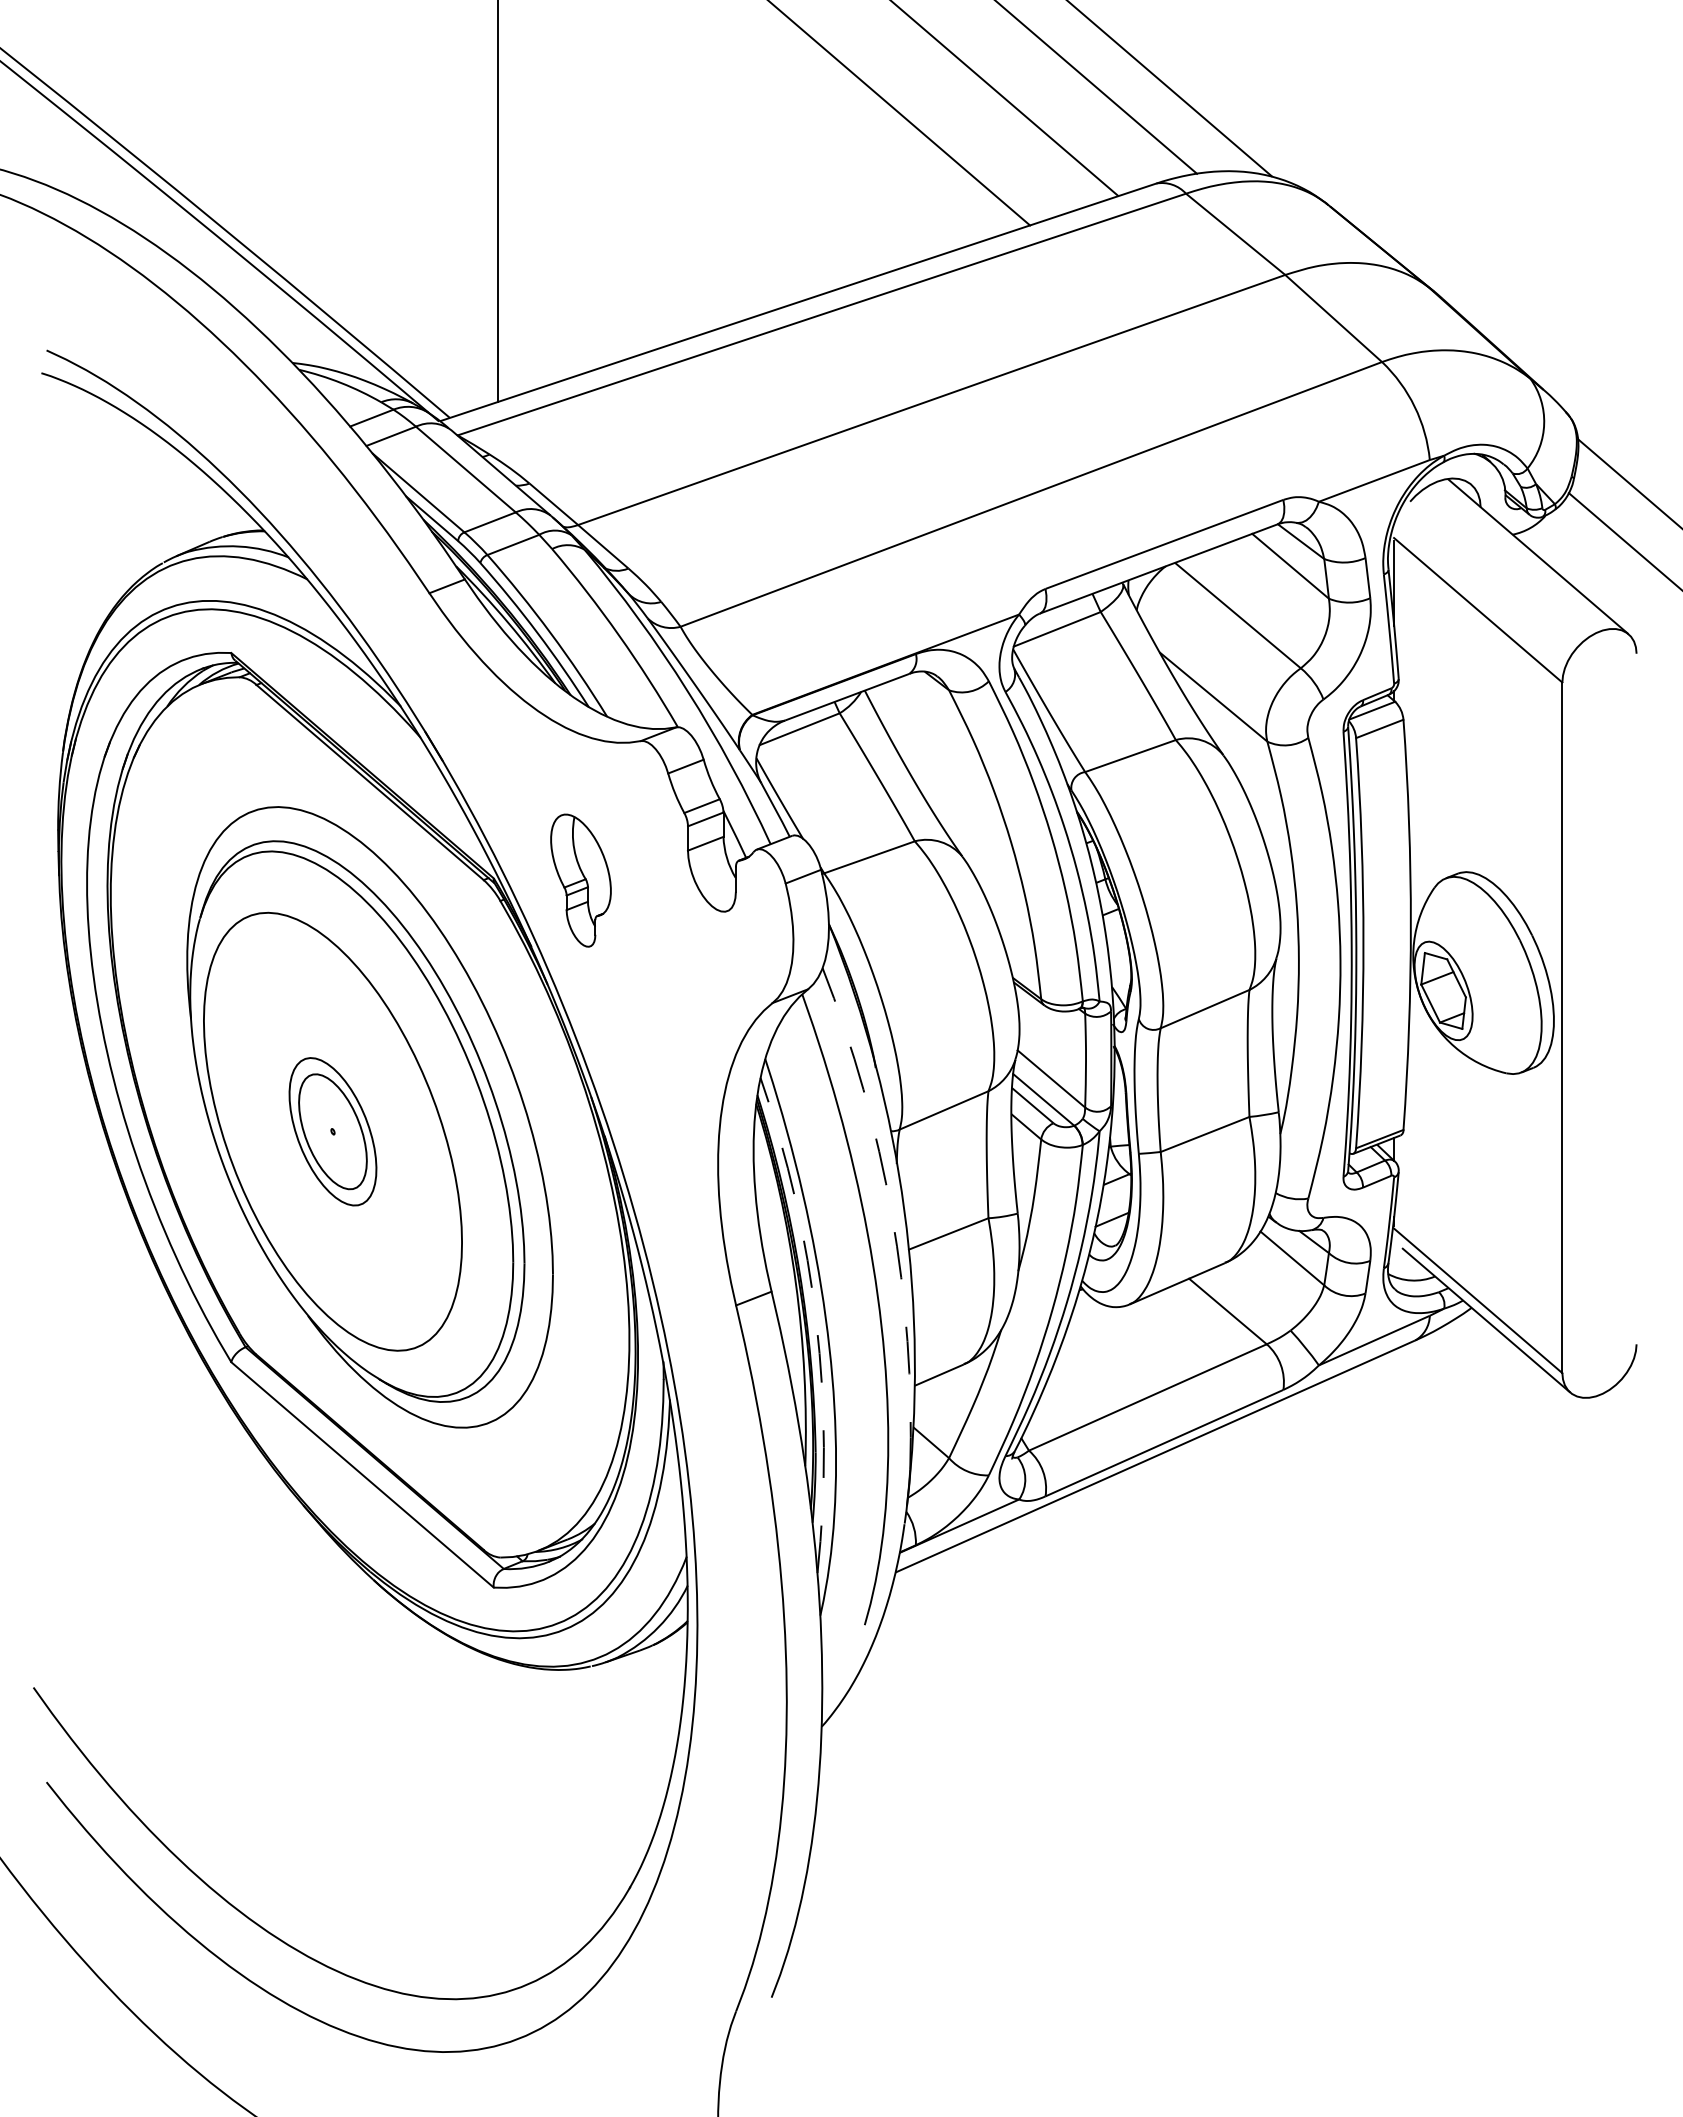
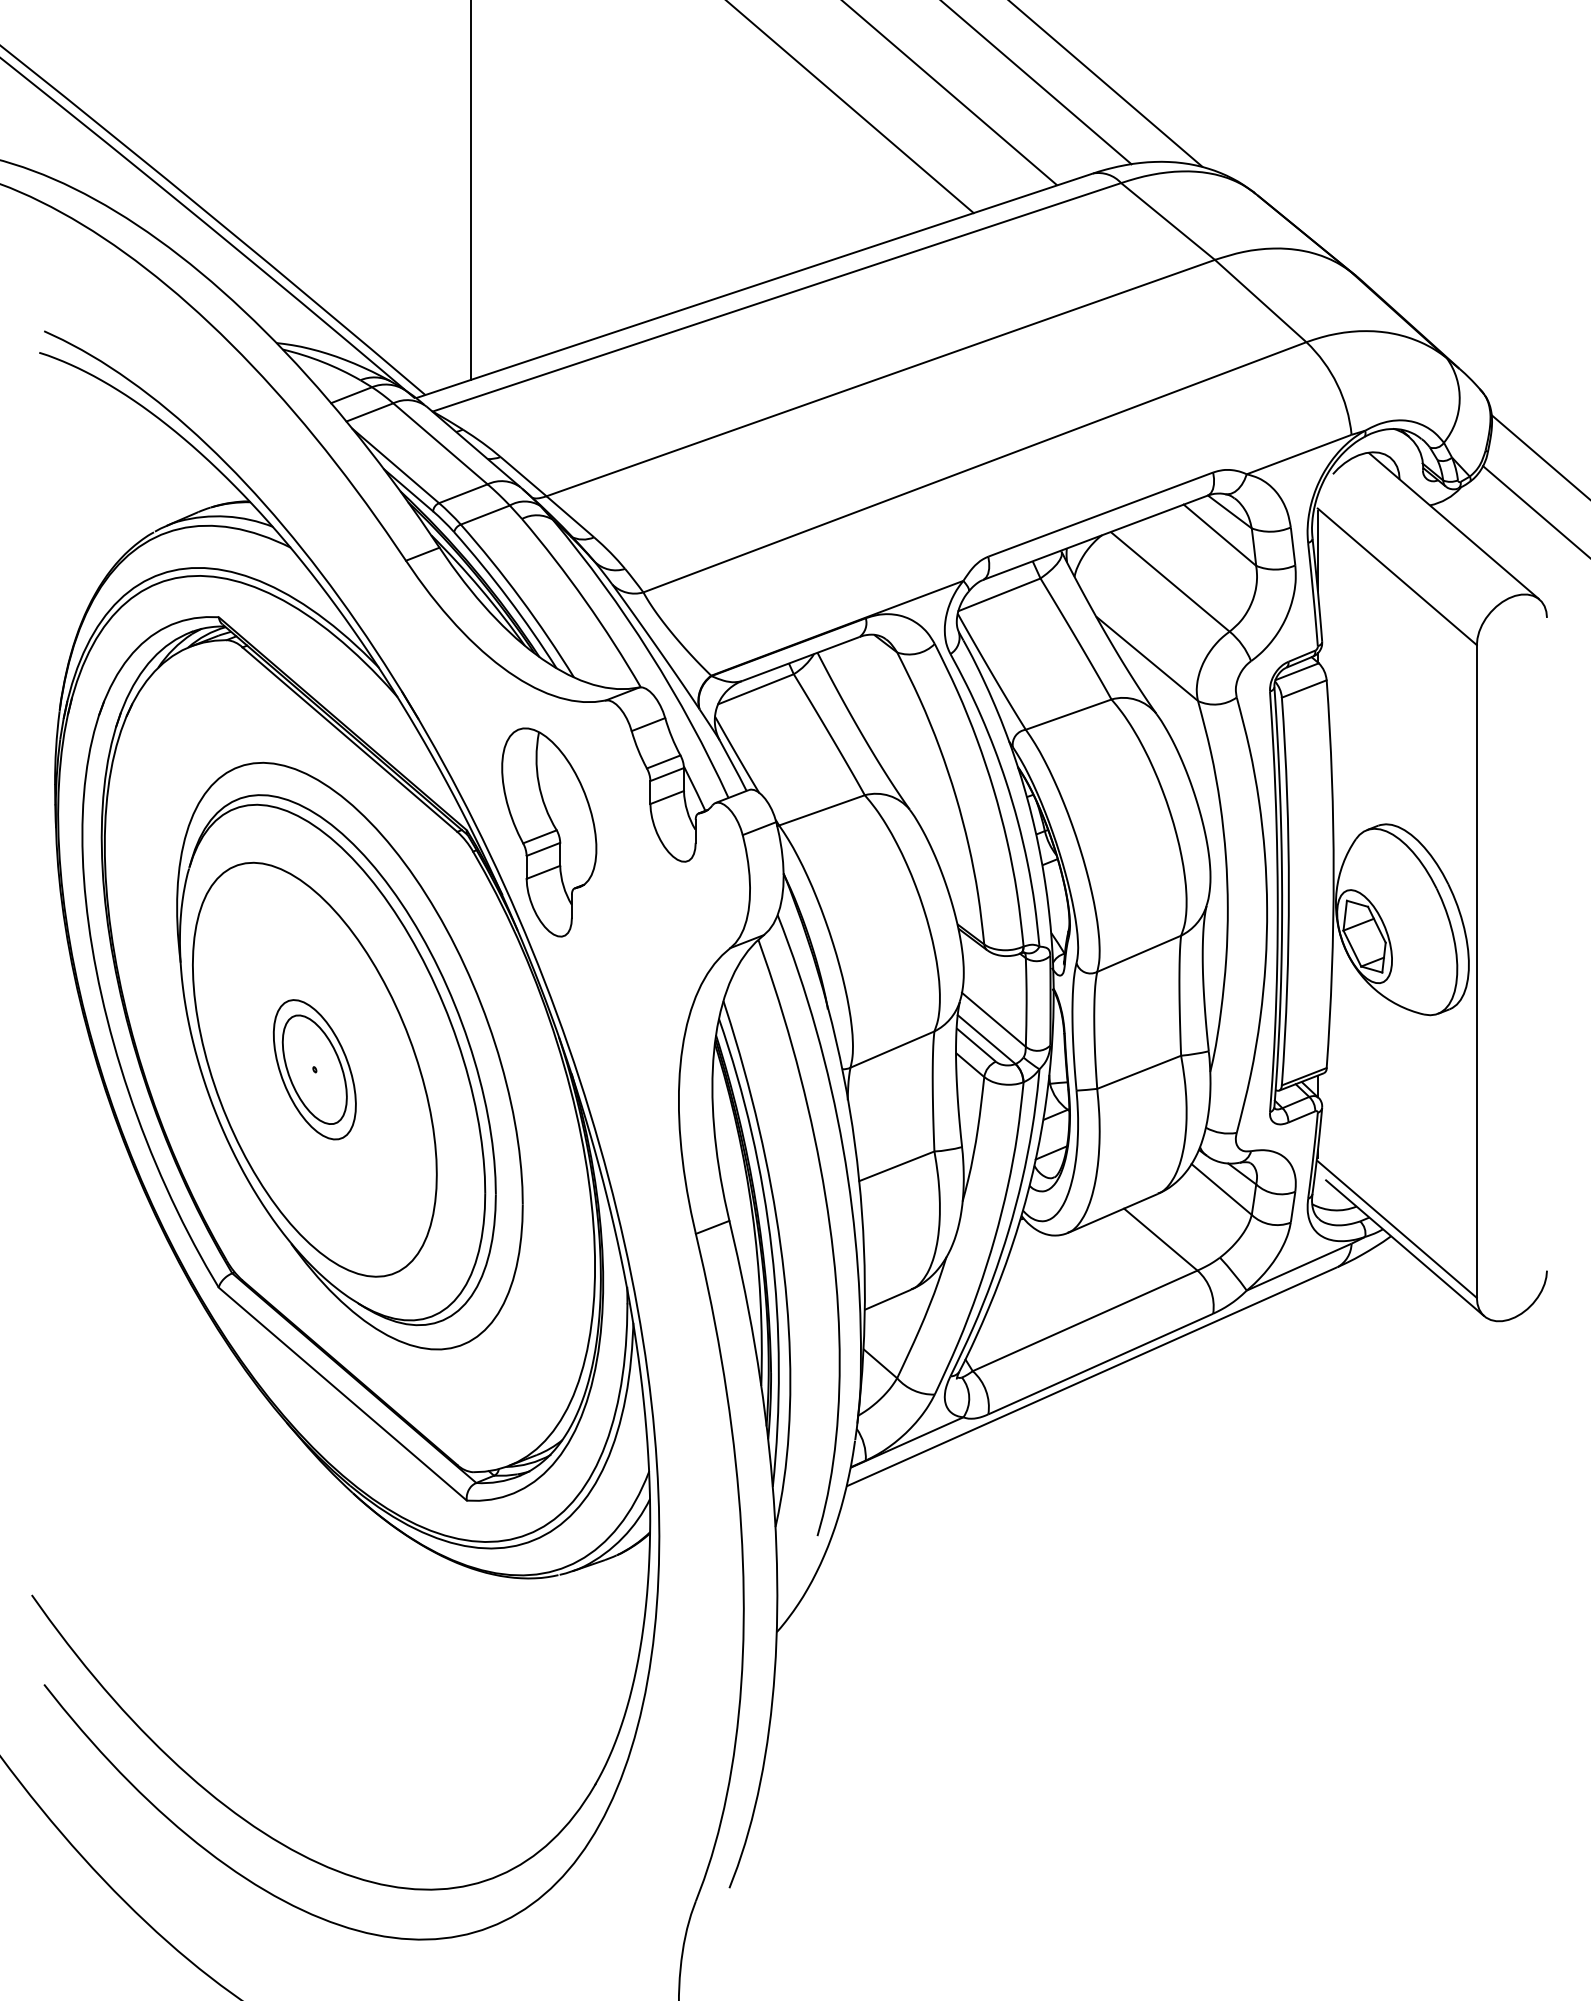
part: (580, 880) -> (548, 832), size x1.67
arc: (891, 1214) -> (842, 1147), dashed -> solid
arc: (816, 1322) -> (771, 1250), dashed -> solid

